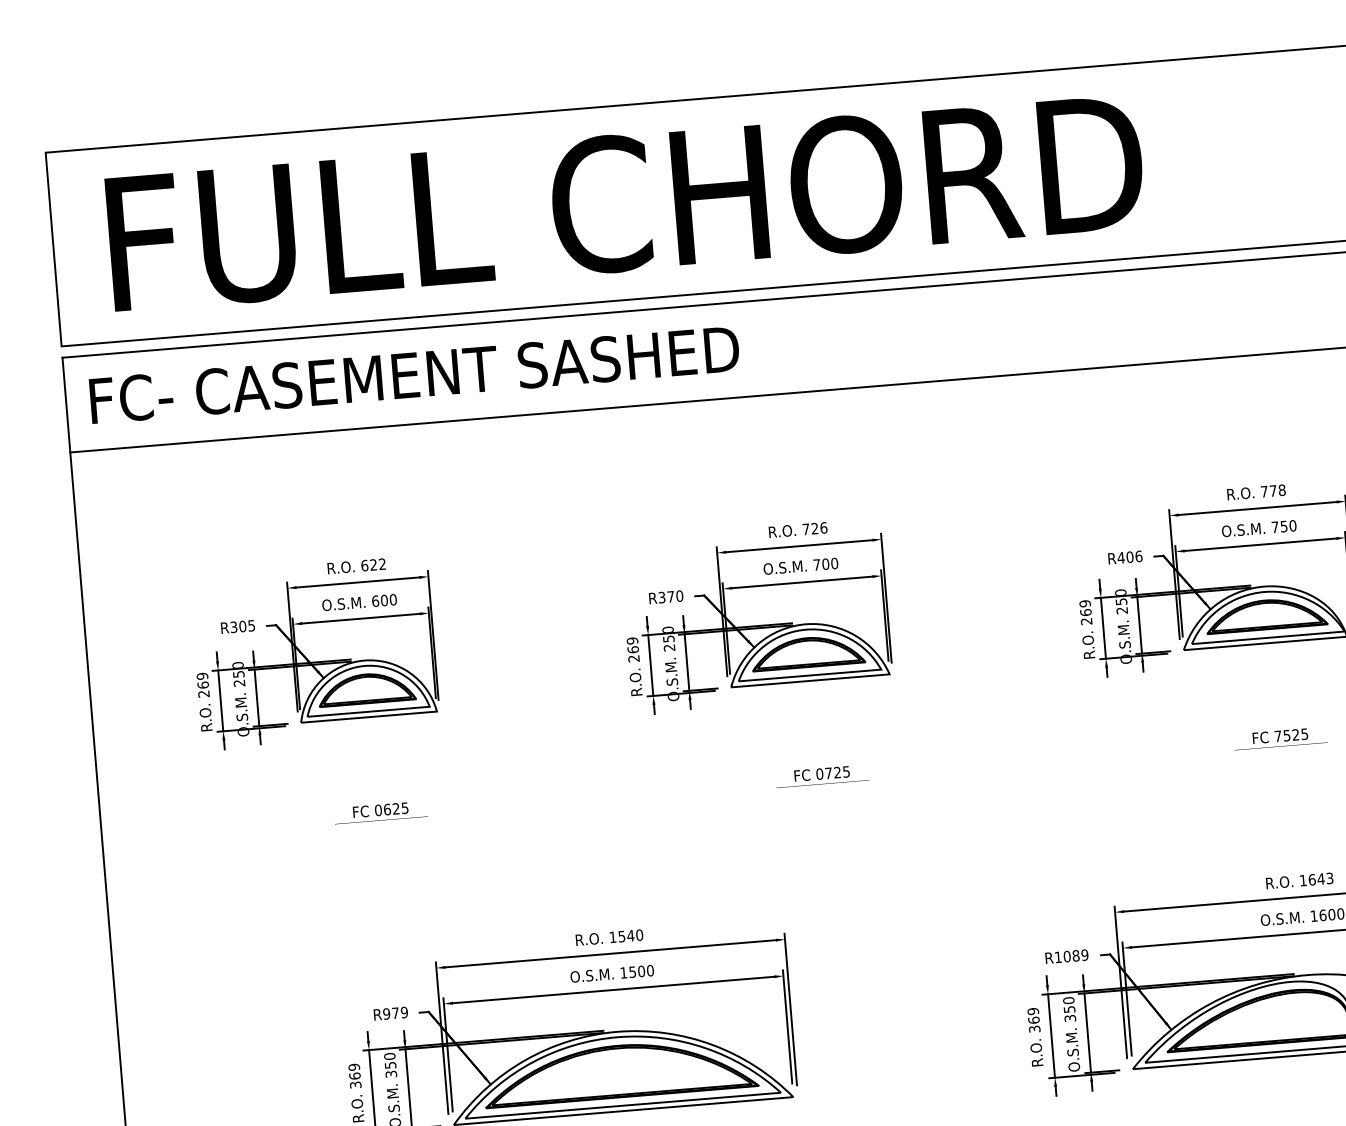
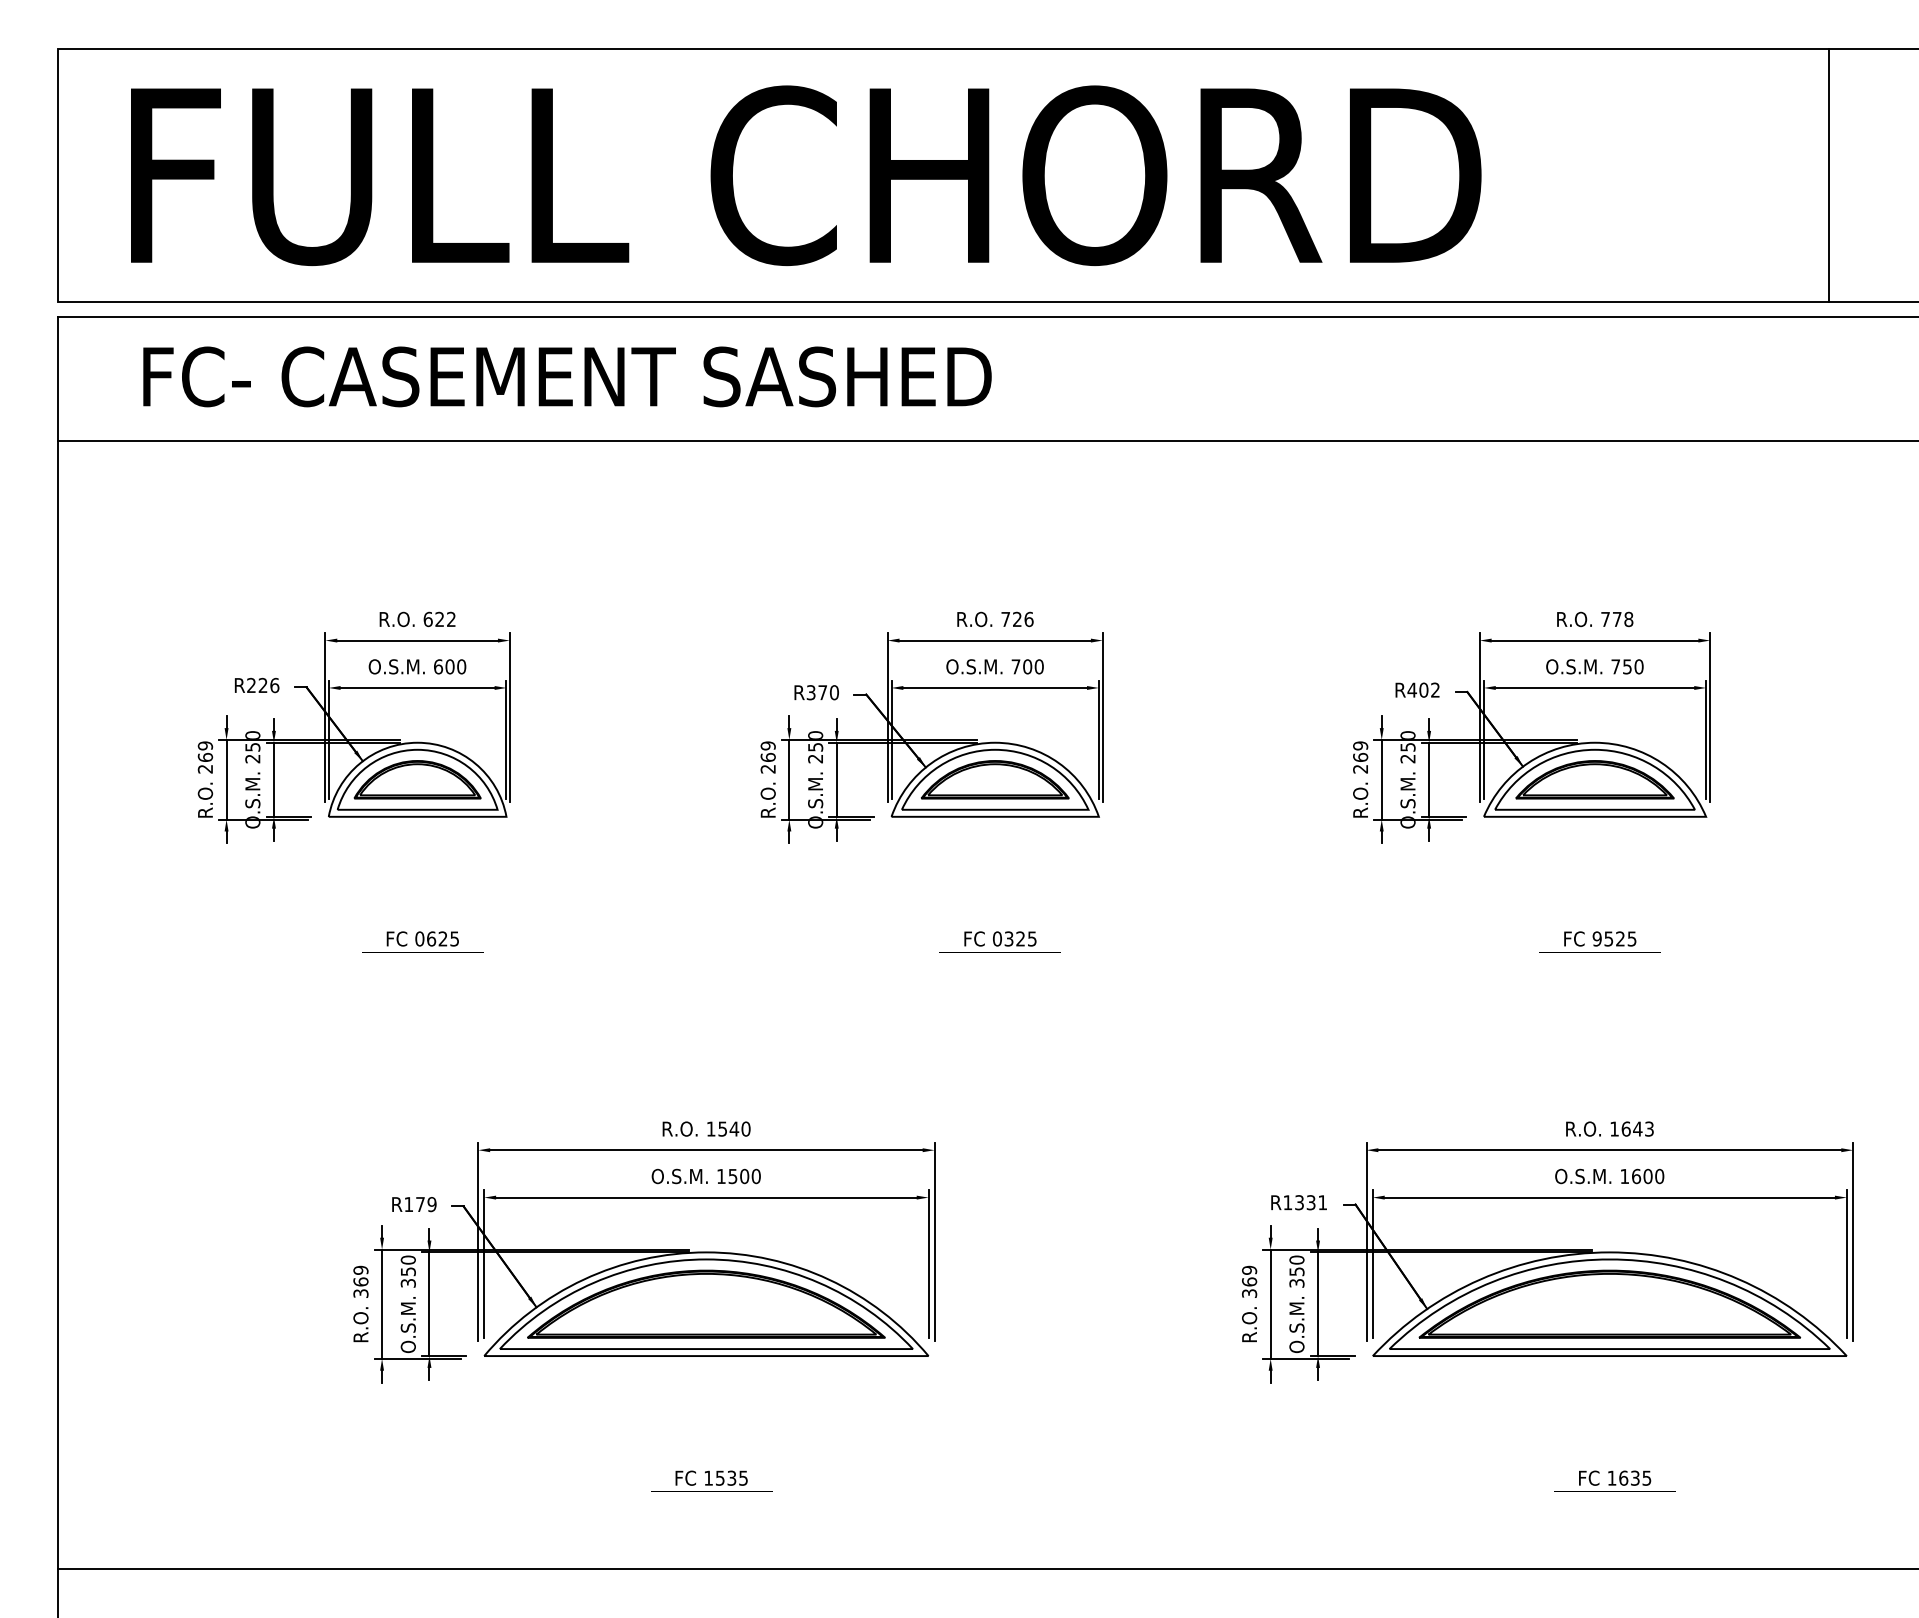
text: (414, 374) -> (567, 376), moved
text: (1138, 555) -> (1435, 689), R406 -> R402
text: (243, 626) -> (263, 685), R305 -> R226
text: (1277, 736) -> (1596, 938), 7525 -> 9525
text: (828, 773) -> (1008, 938), 0725 -> 0325
text: (1076, 955) -> (1311, 1202), R1089 -> R1331
text: (386, 1013) -> (408, 1204), R979 -> R179

